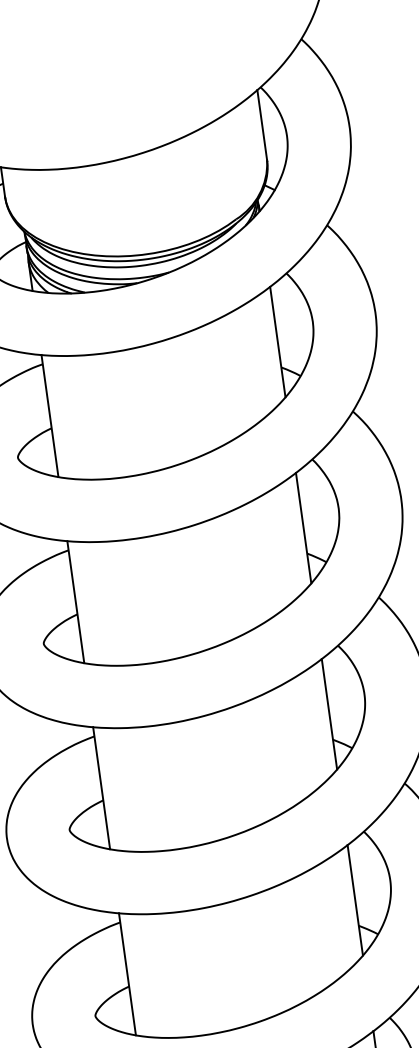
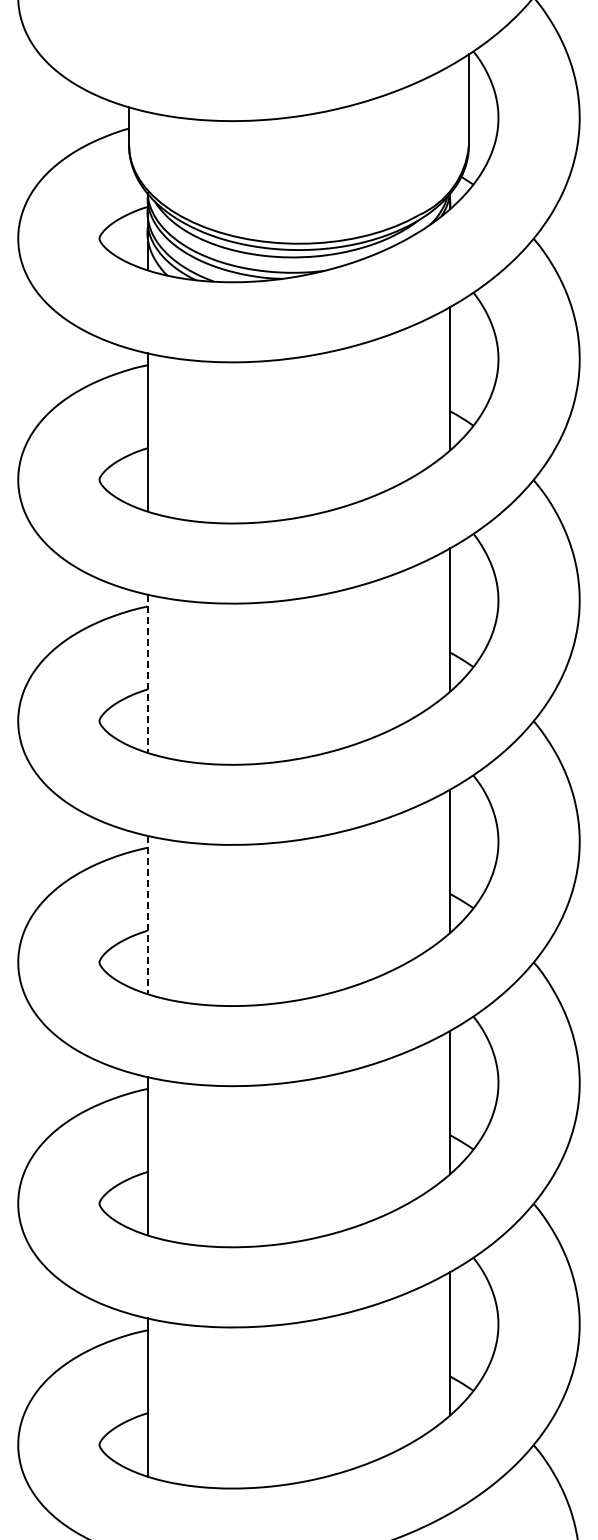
line: (75, 602) -> (147, 674), solid -> dashed
line: (101, 788) -> (147, 915), solid -> dashed

